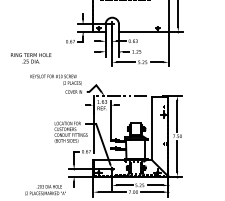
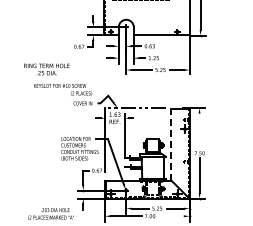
text: (30, 58) -> (46, 69), moved
line: (177, 116) -> (199, 130), removed
line: (152, 128) -> (171, 144), solid -> dashed
line: (151, 192) -> (170, 216), removed

